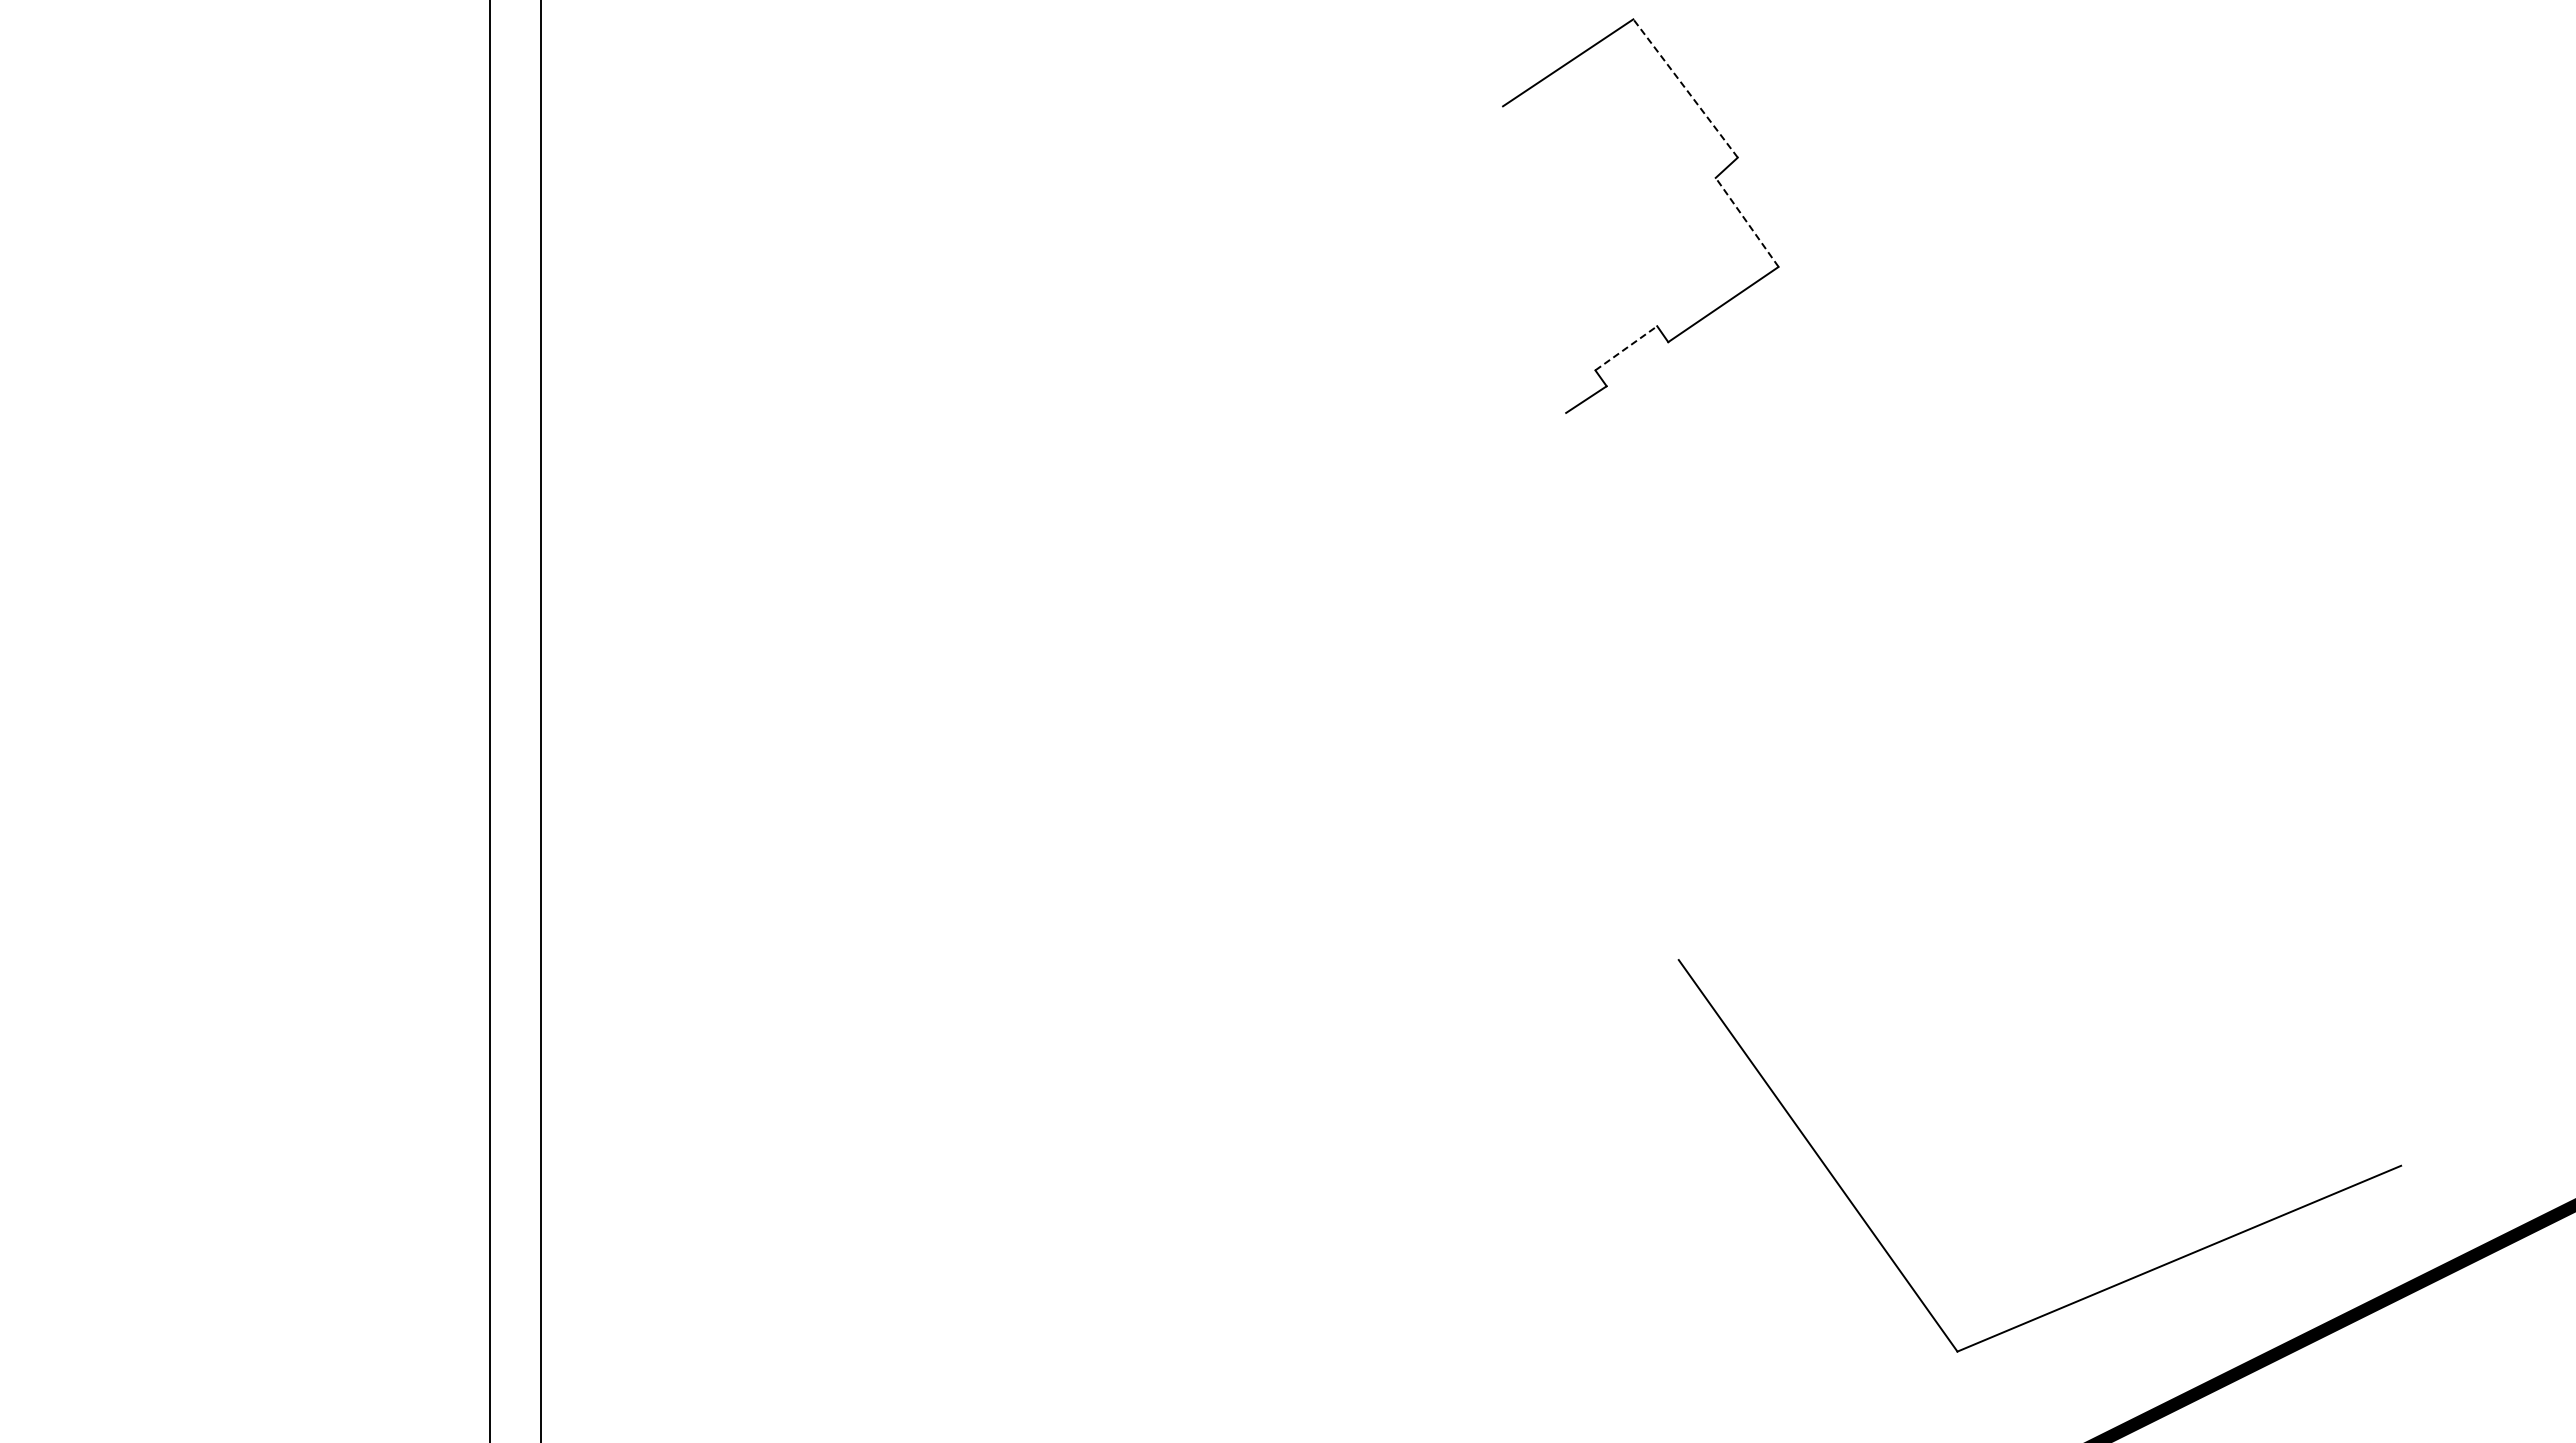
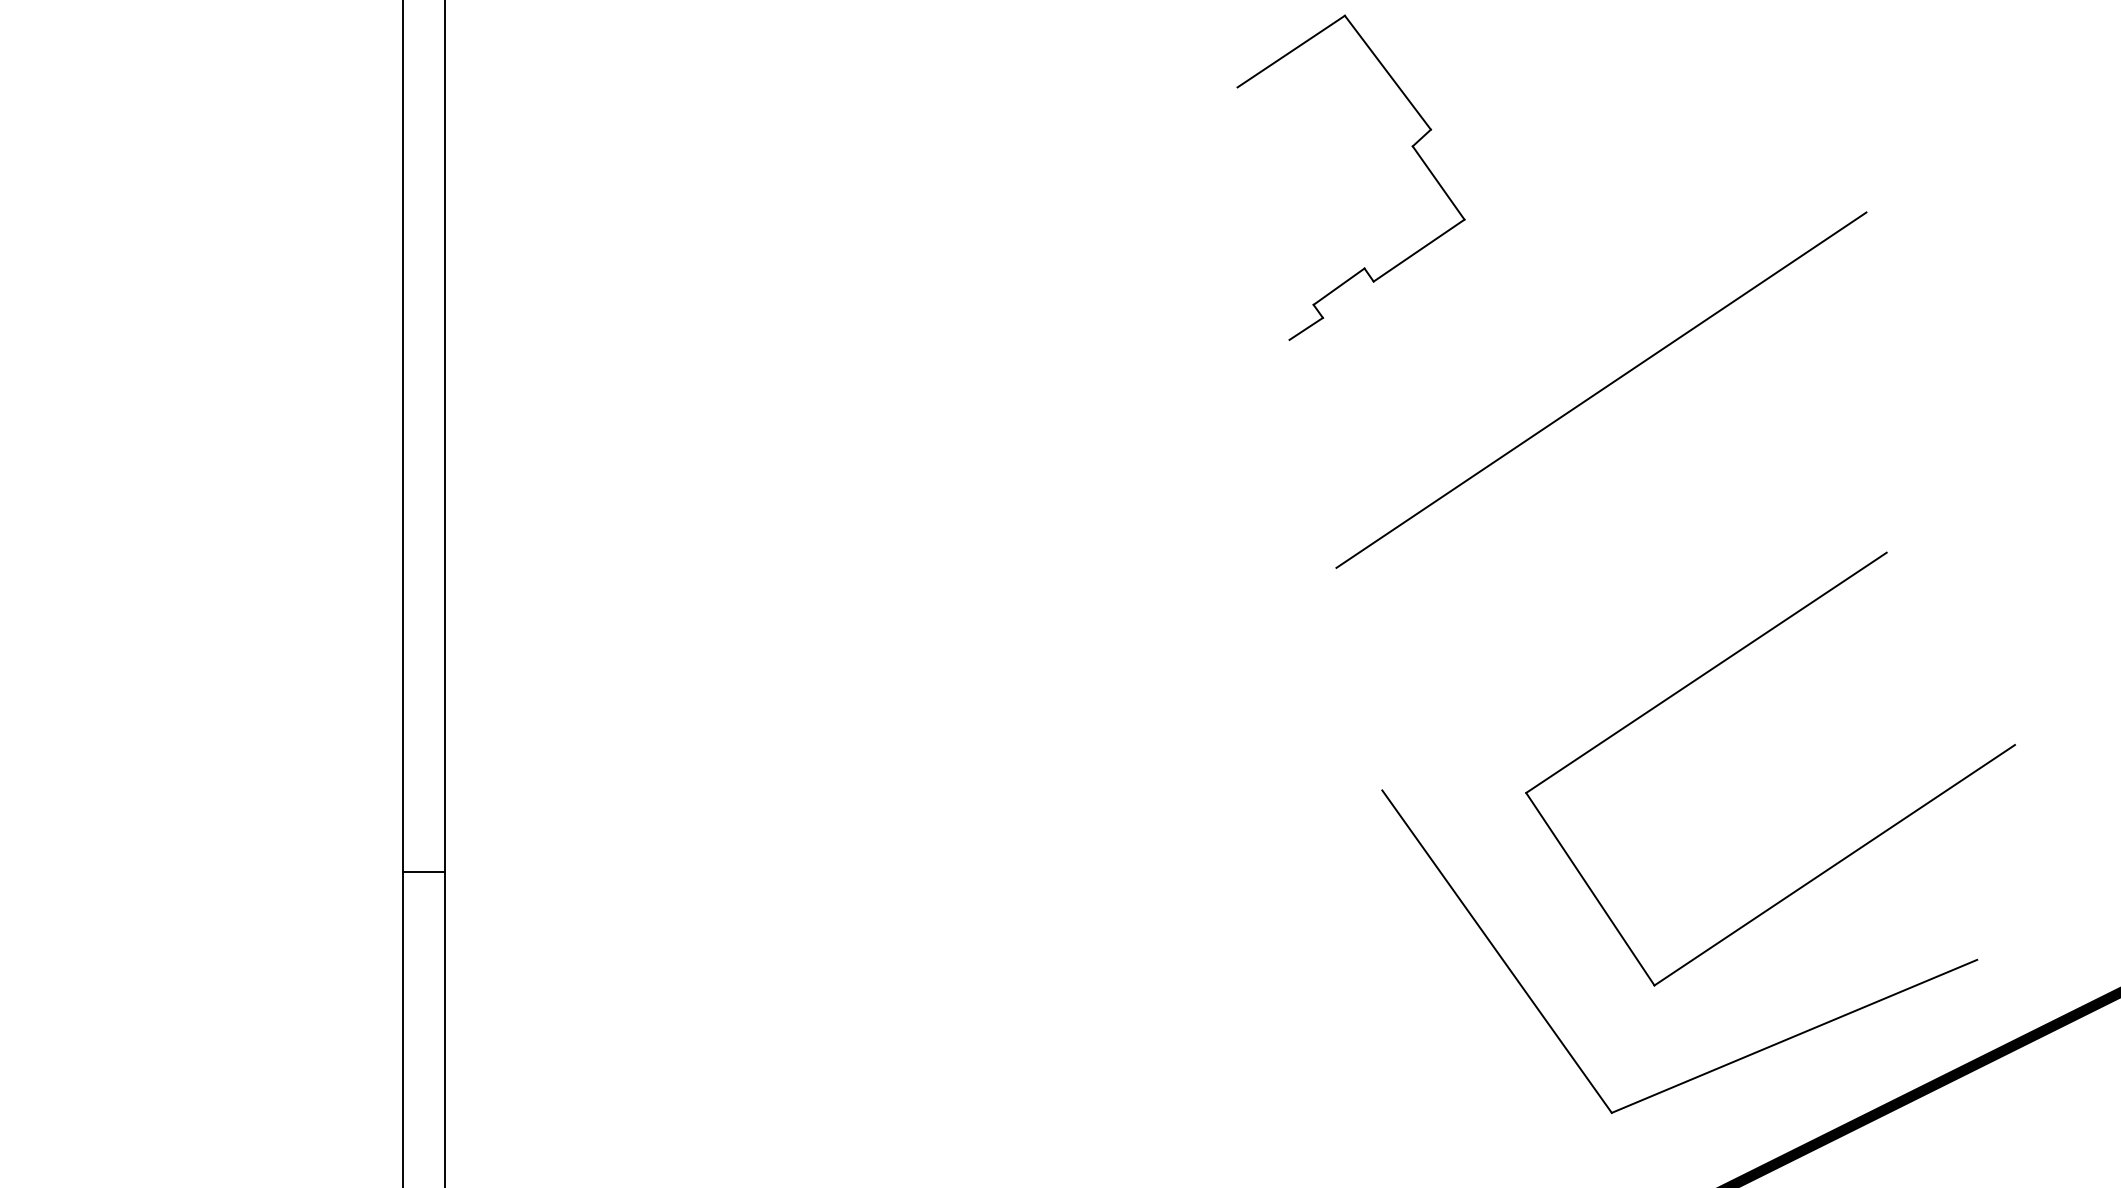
line: (1685, 88) -> (1387, 72), dashed -> solid
line: (1746, 222) -> (1438, 183), dashed -> solid
line: (1626, 348) -> (1339, 286), dashed -> solid
line: (1944, 473) -> (1601, 389), added
part: (2072, 818) -> (1706, 673), added
line: (515, 1059) -> (424, 872), added

